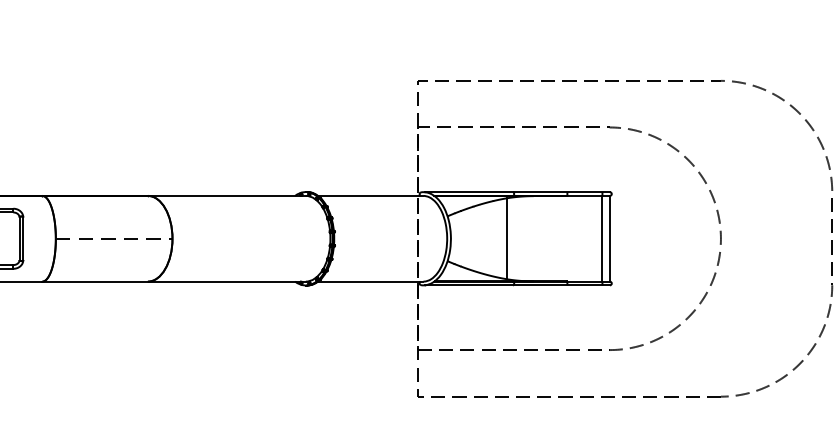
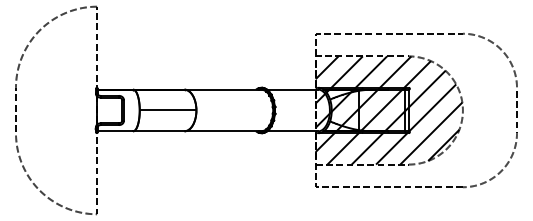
line: (115, 238) -> (168, 110), dashed -> solid
hatch: (567, 238) -> (388, 110), added

